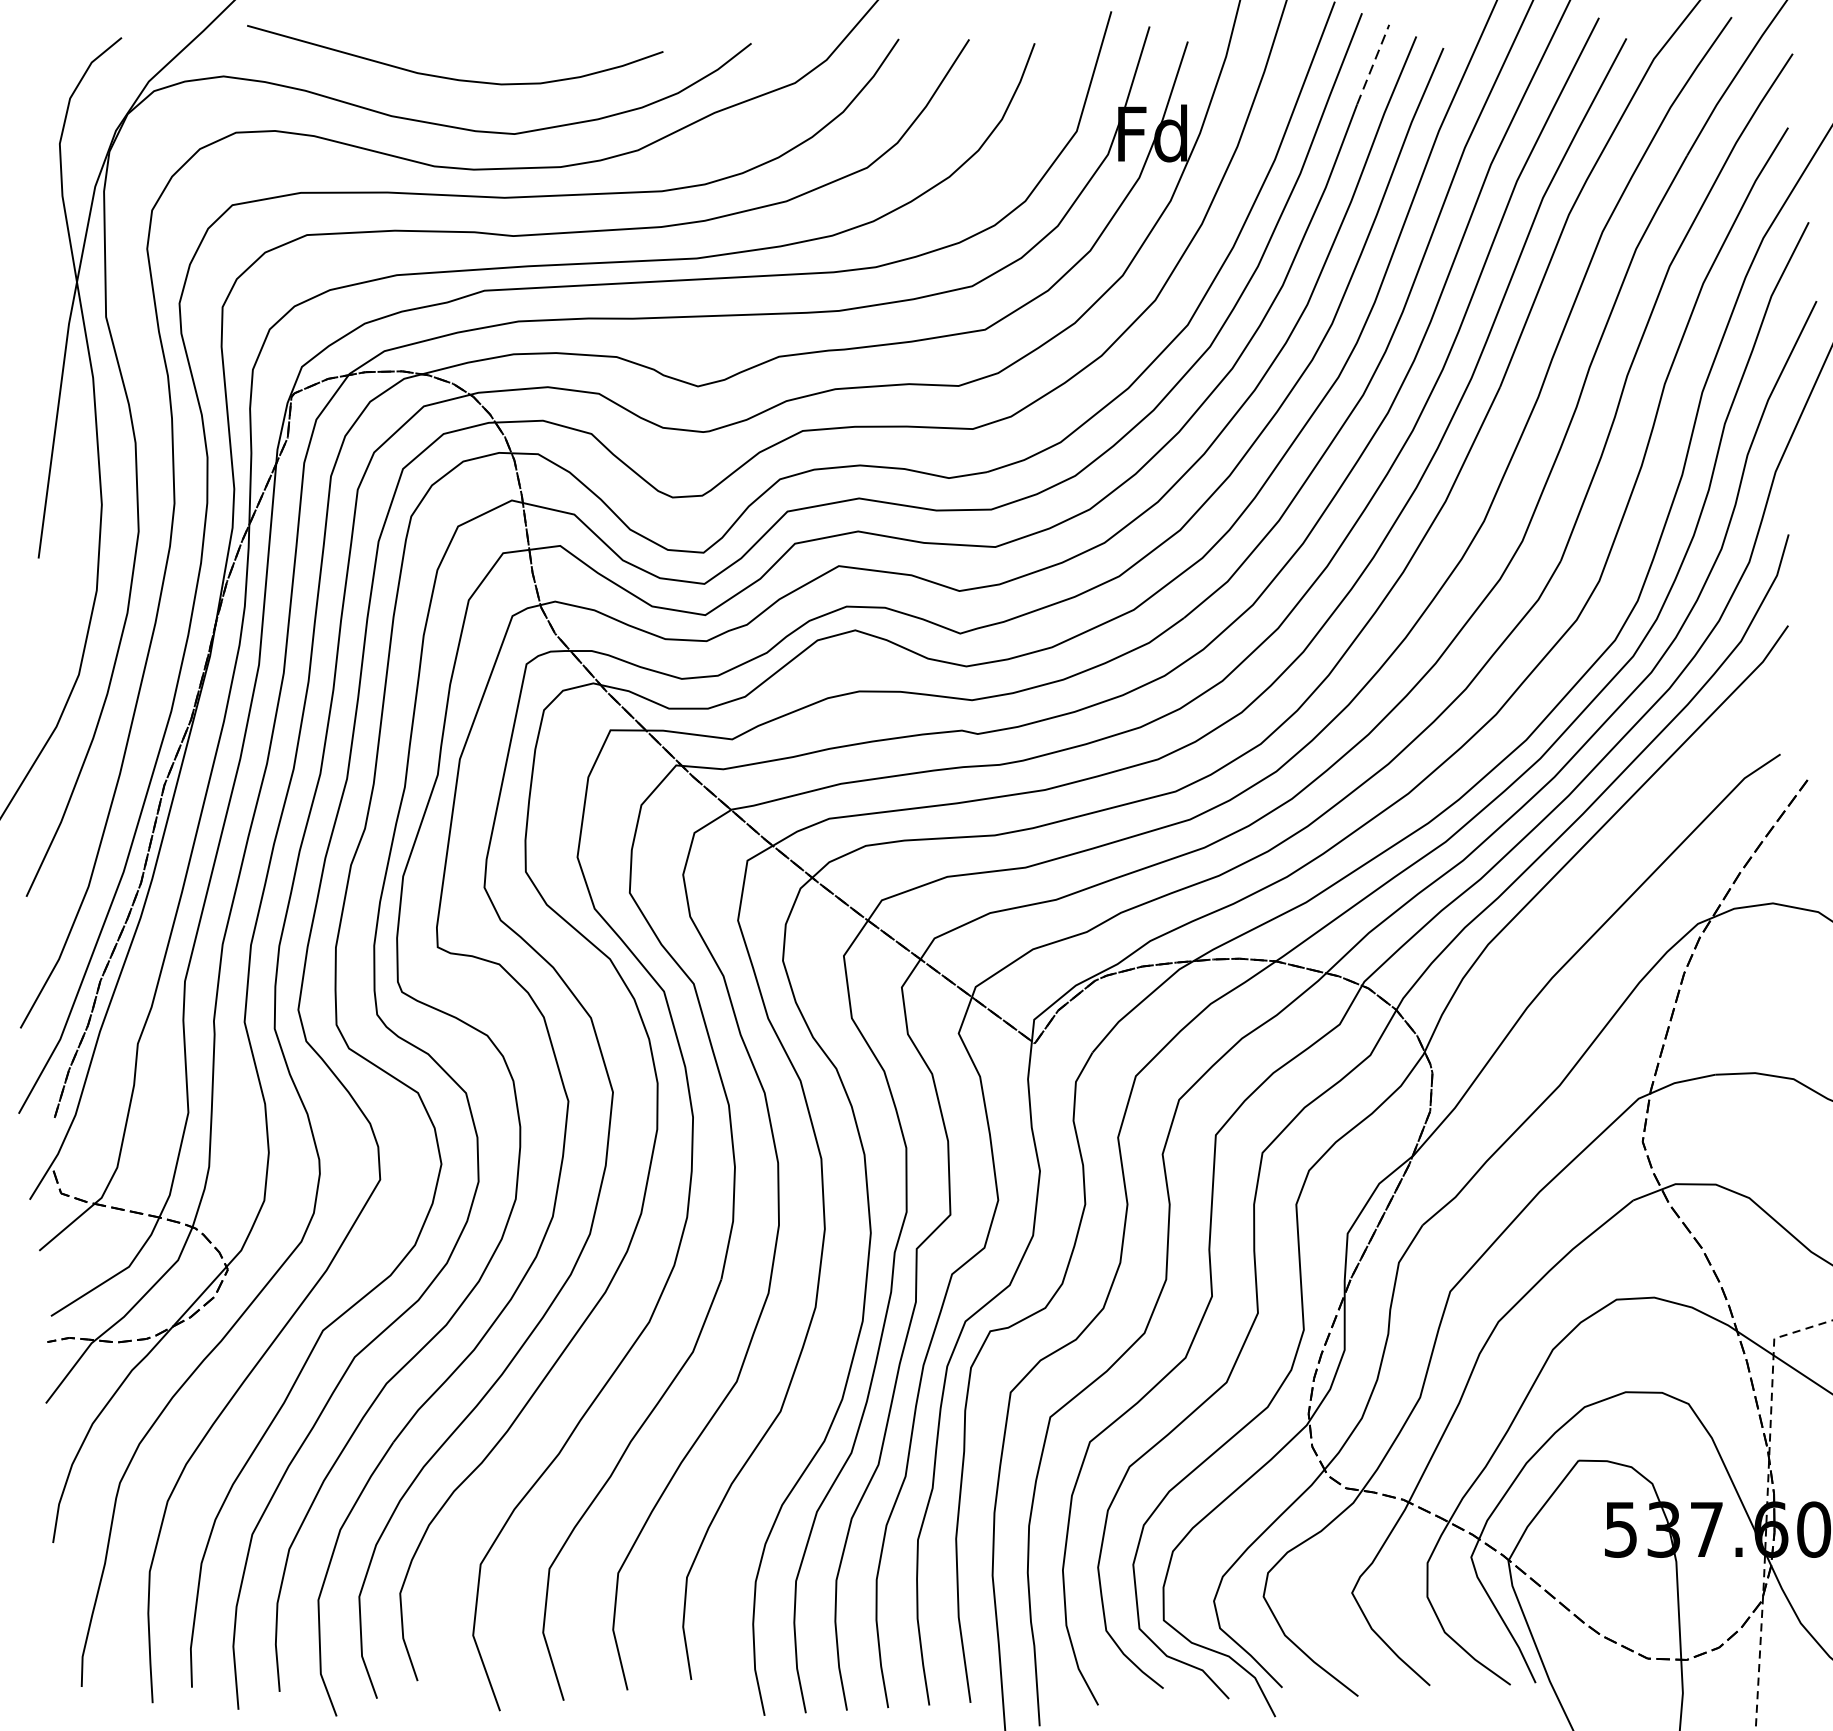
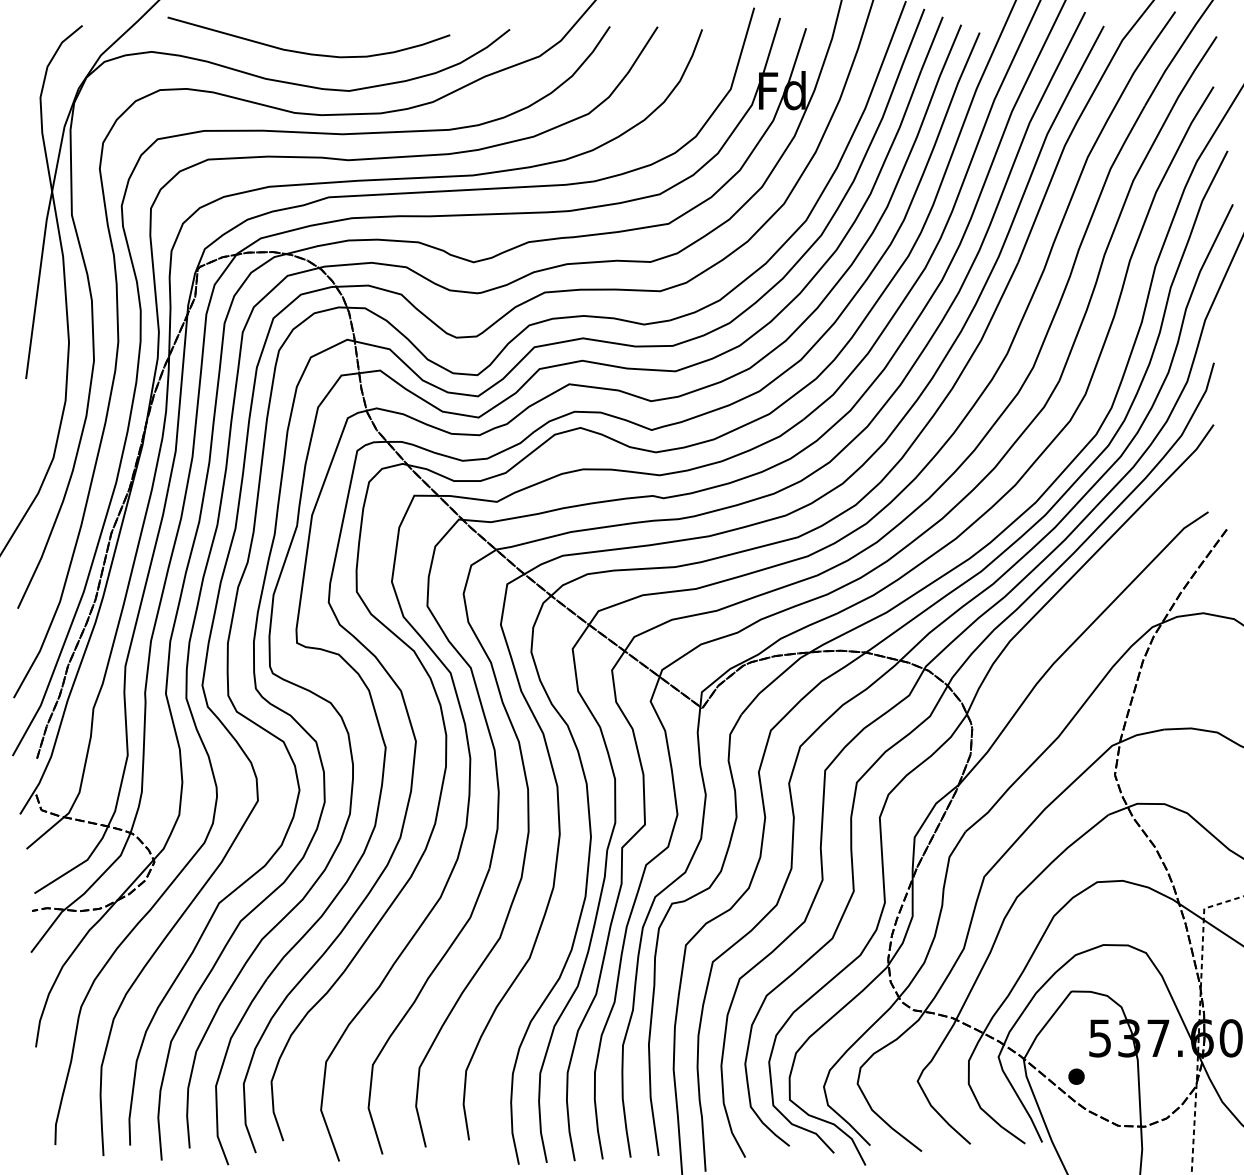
line: (1373, 64) -> (932, 43), dashed -> solid
part: (1586, 1585) -> (1076, 1076), added

